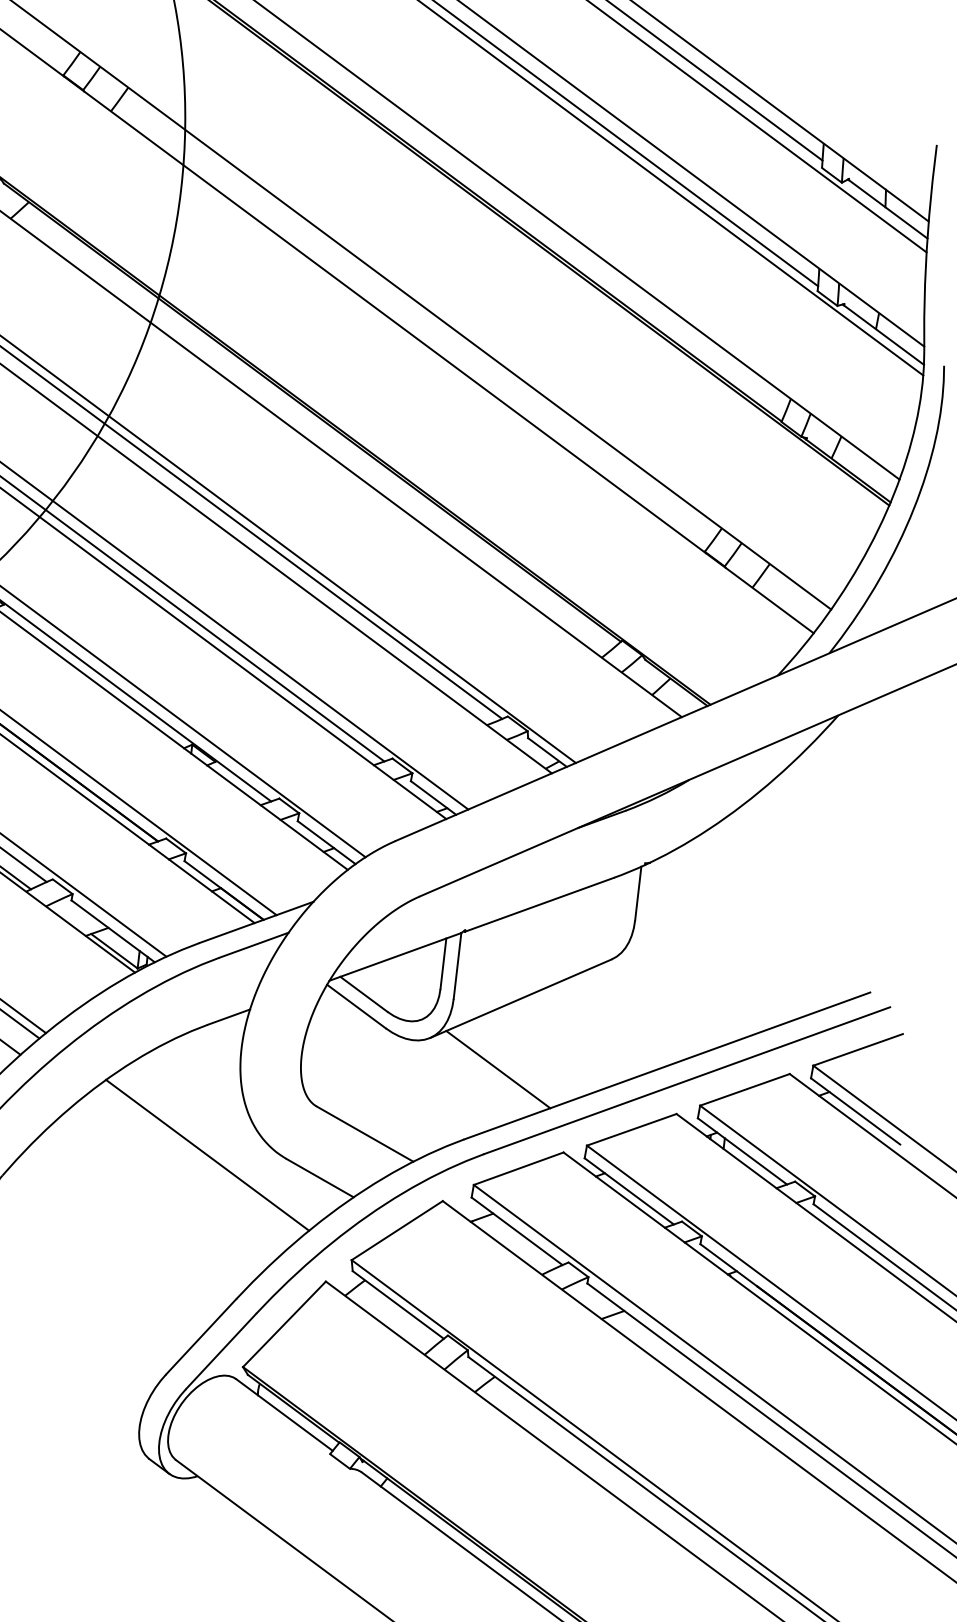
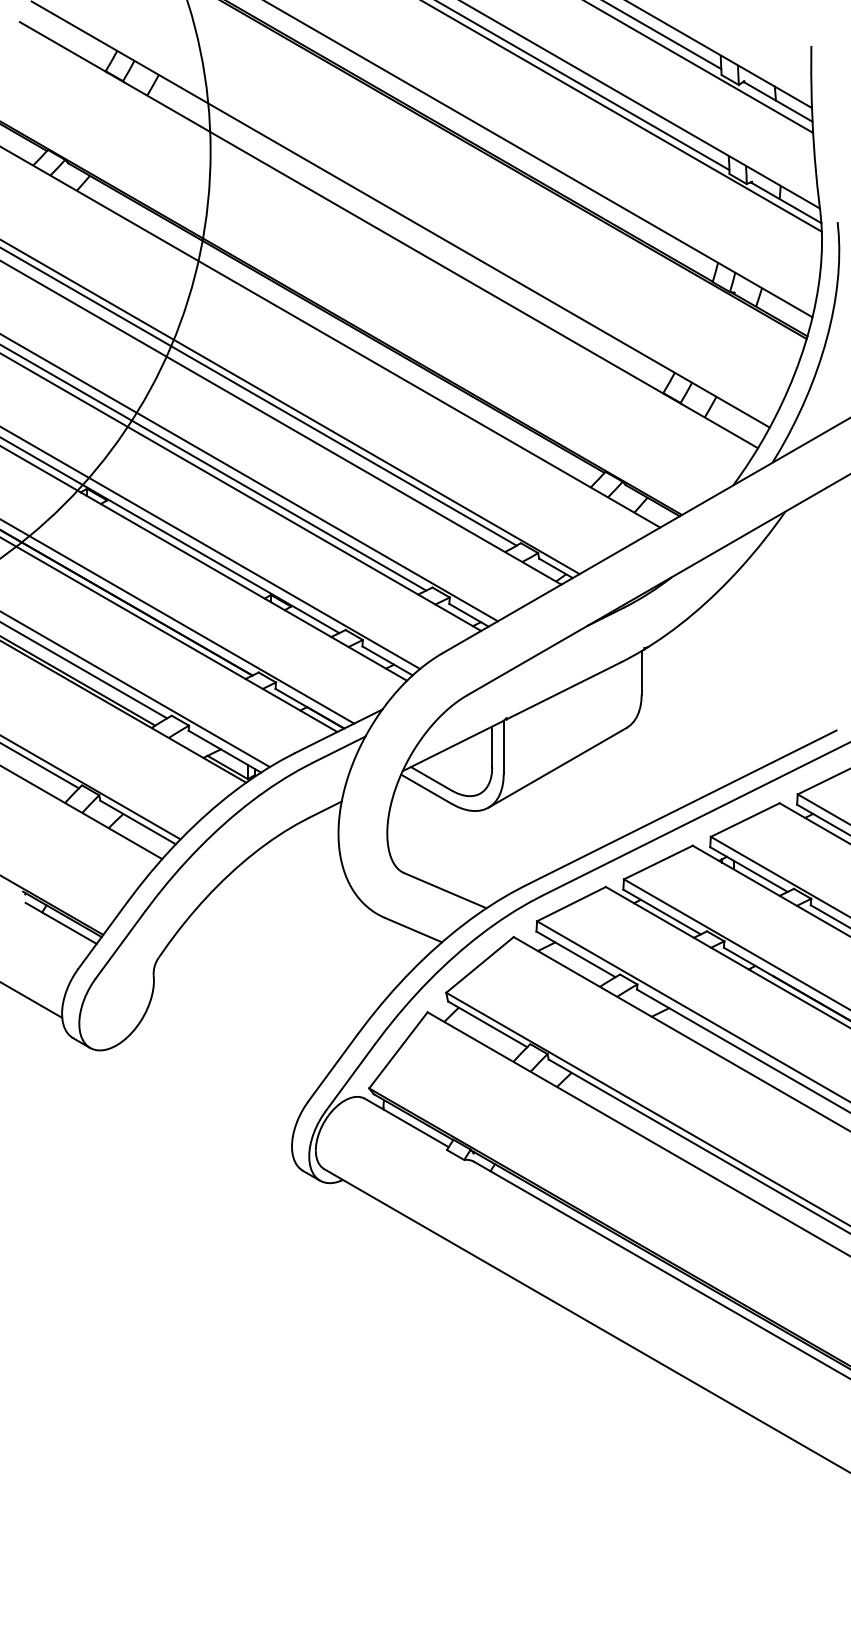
line: (497, 1069) -> (545, 826), removed
line: (206, 1155) -> (320, 922), removed

